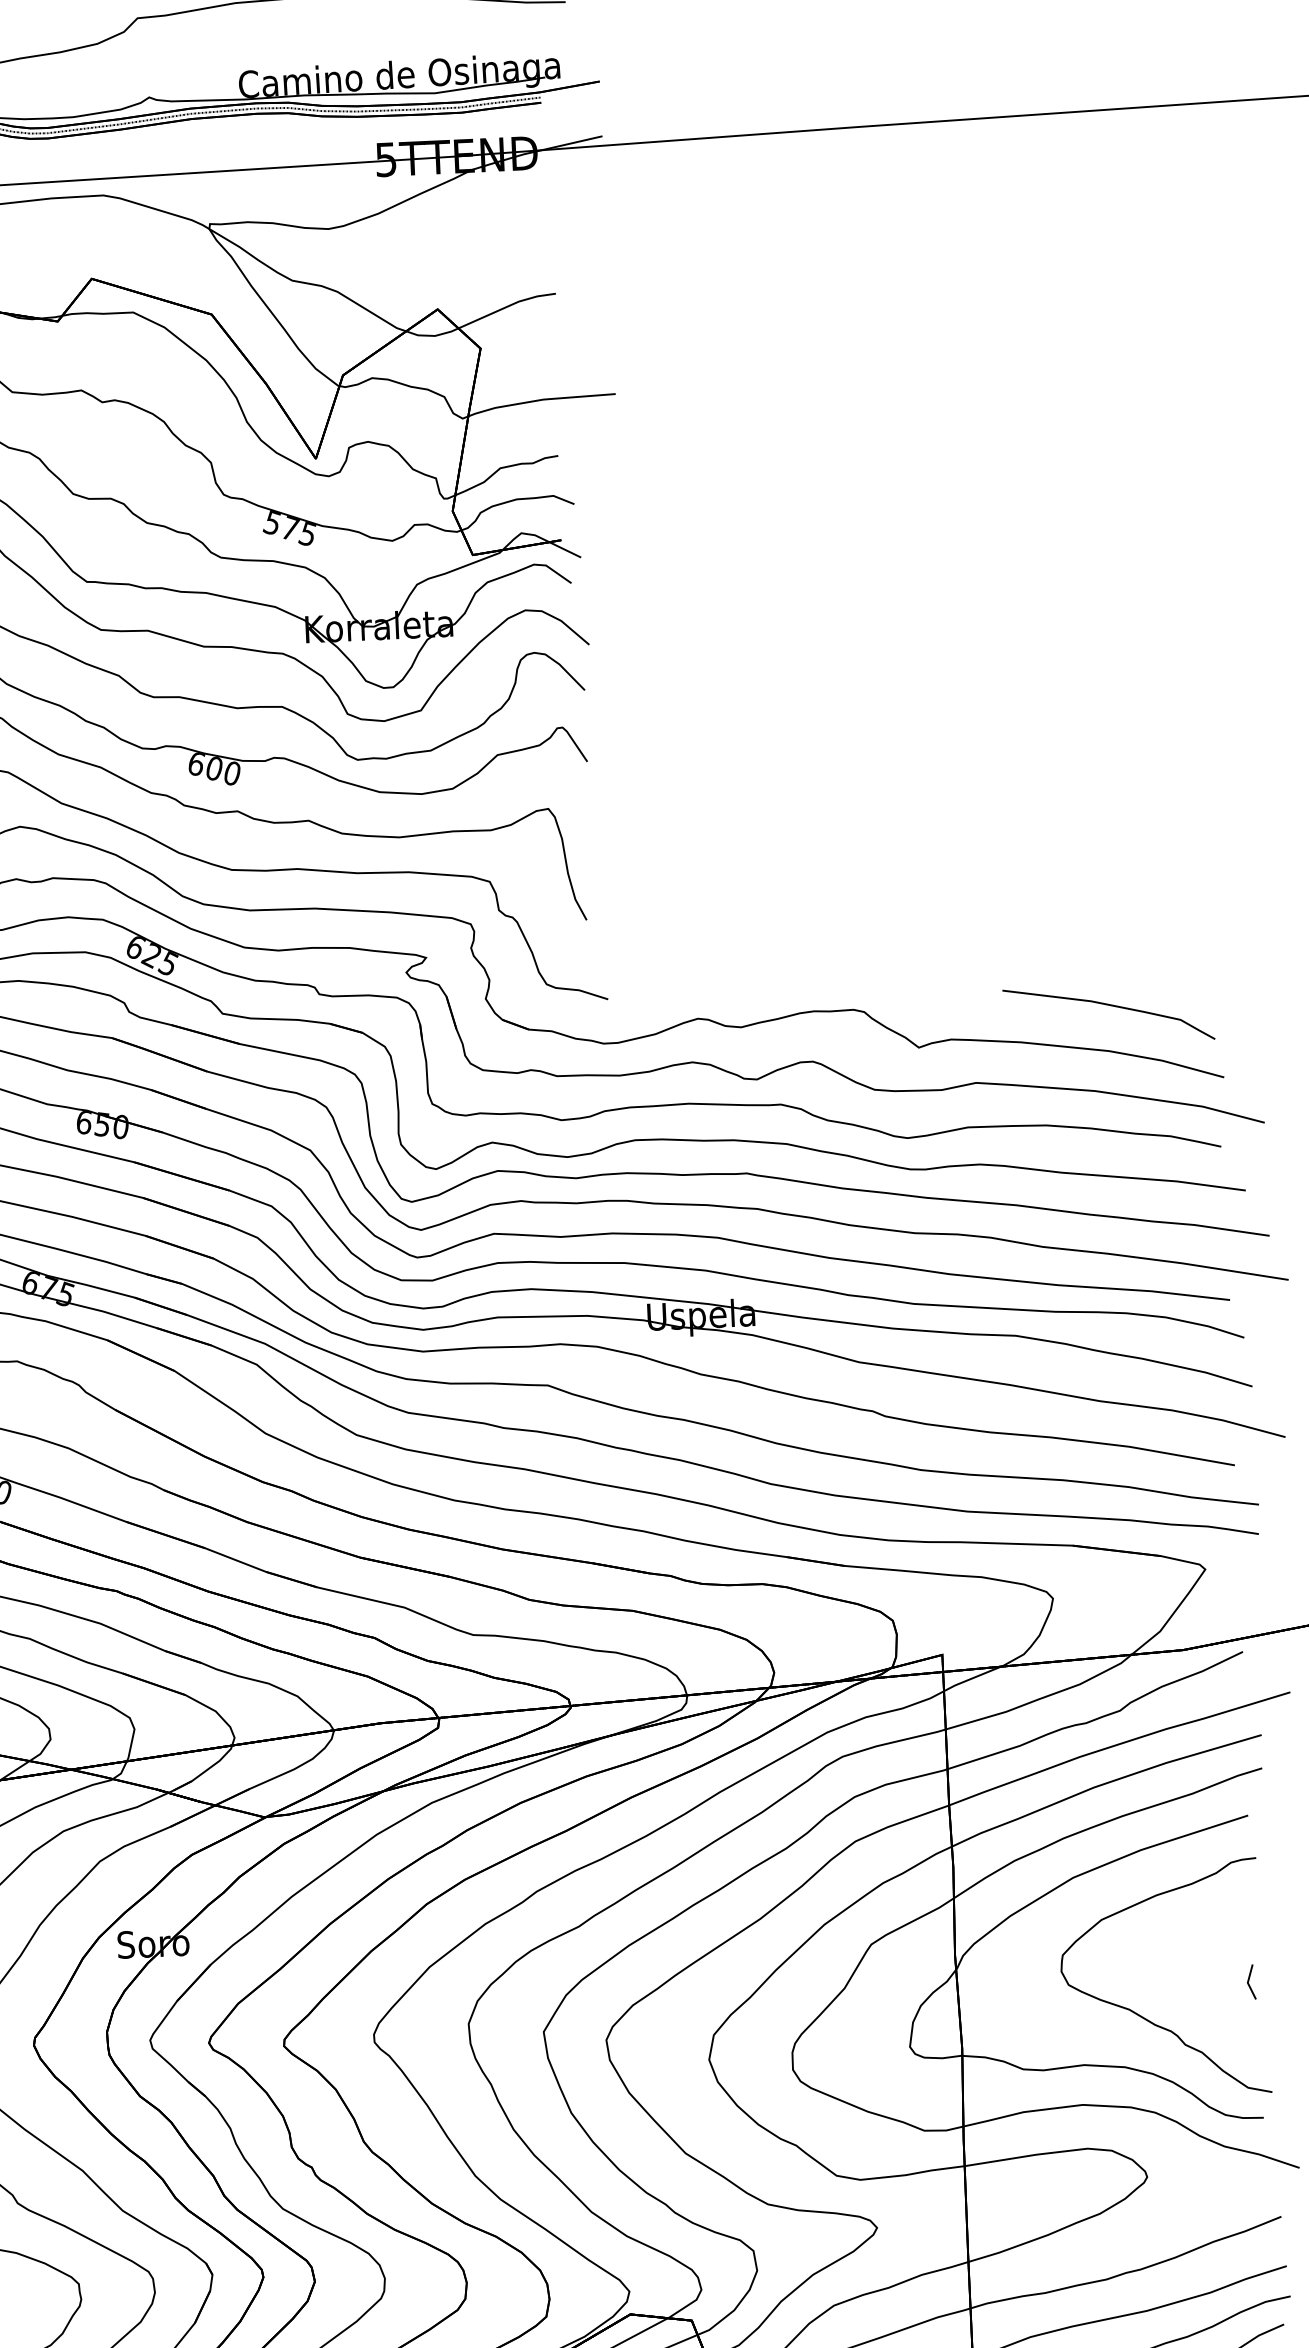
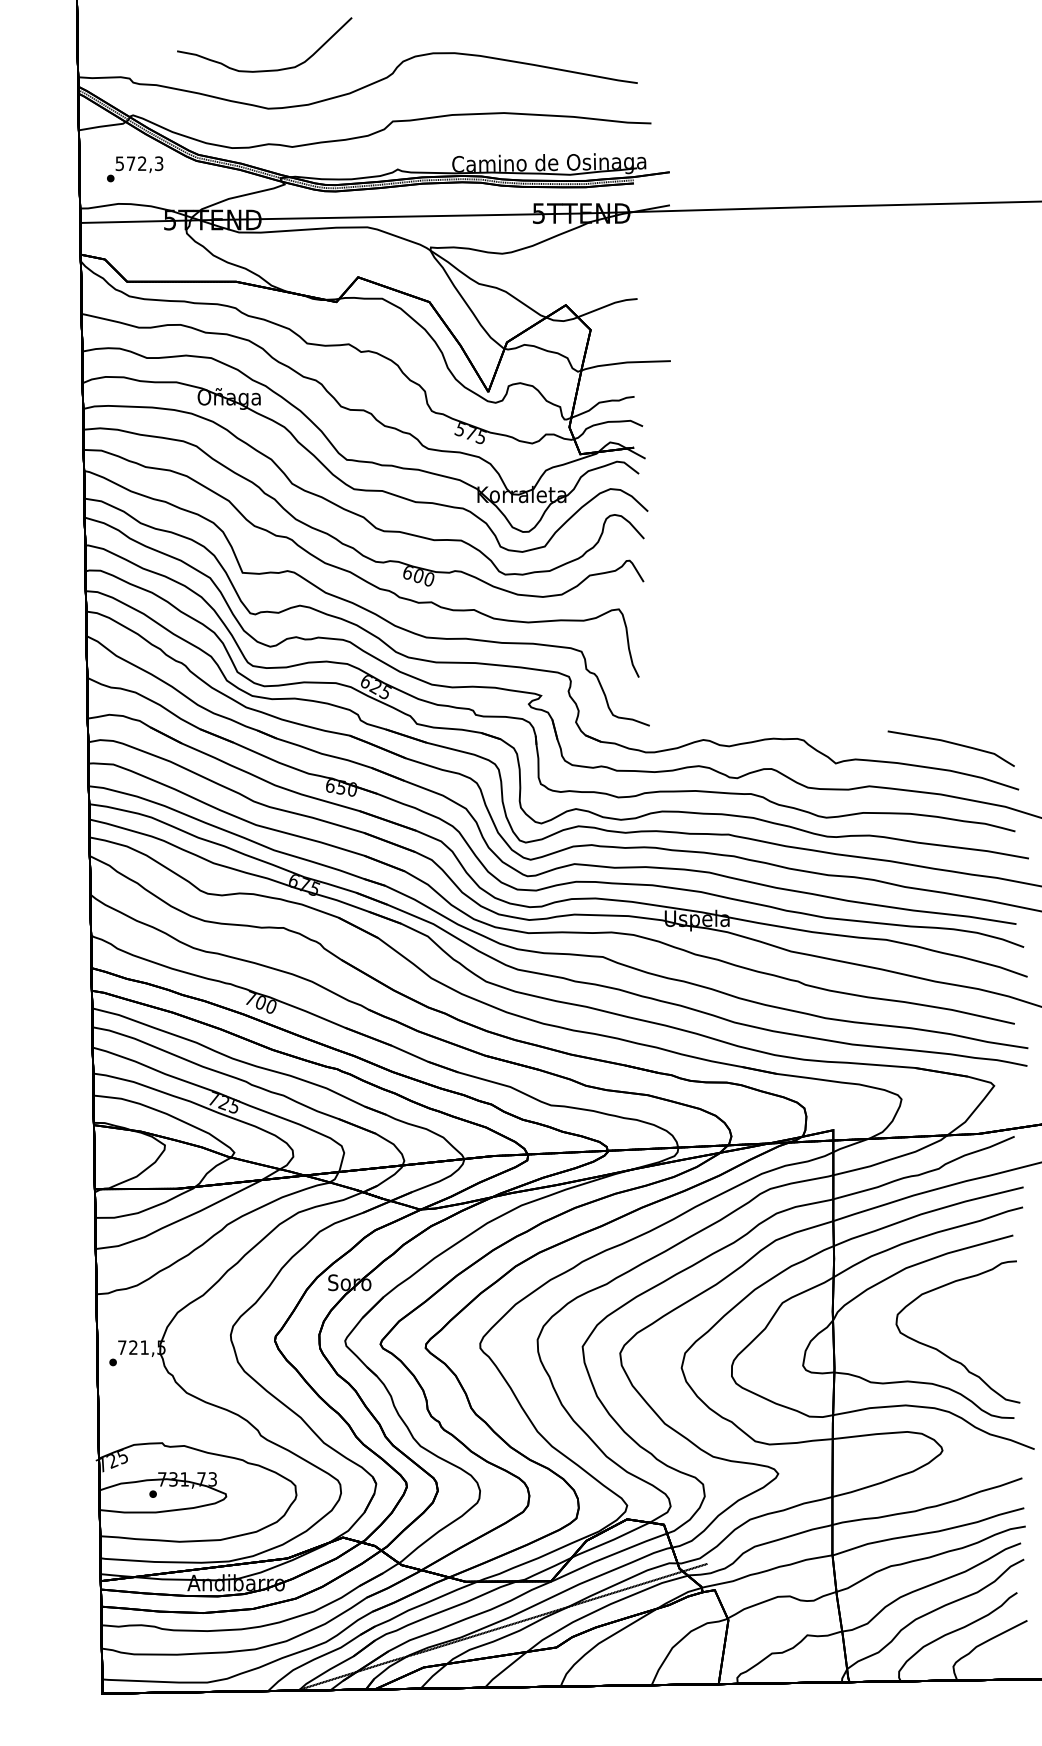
line: (1249, 1981) -> (1009, 1335), removed

